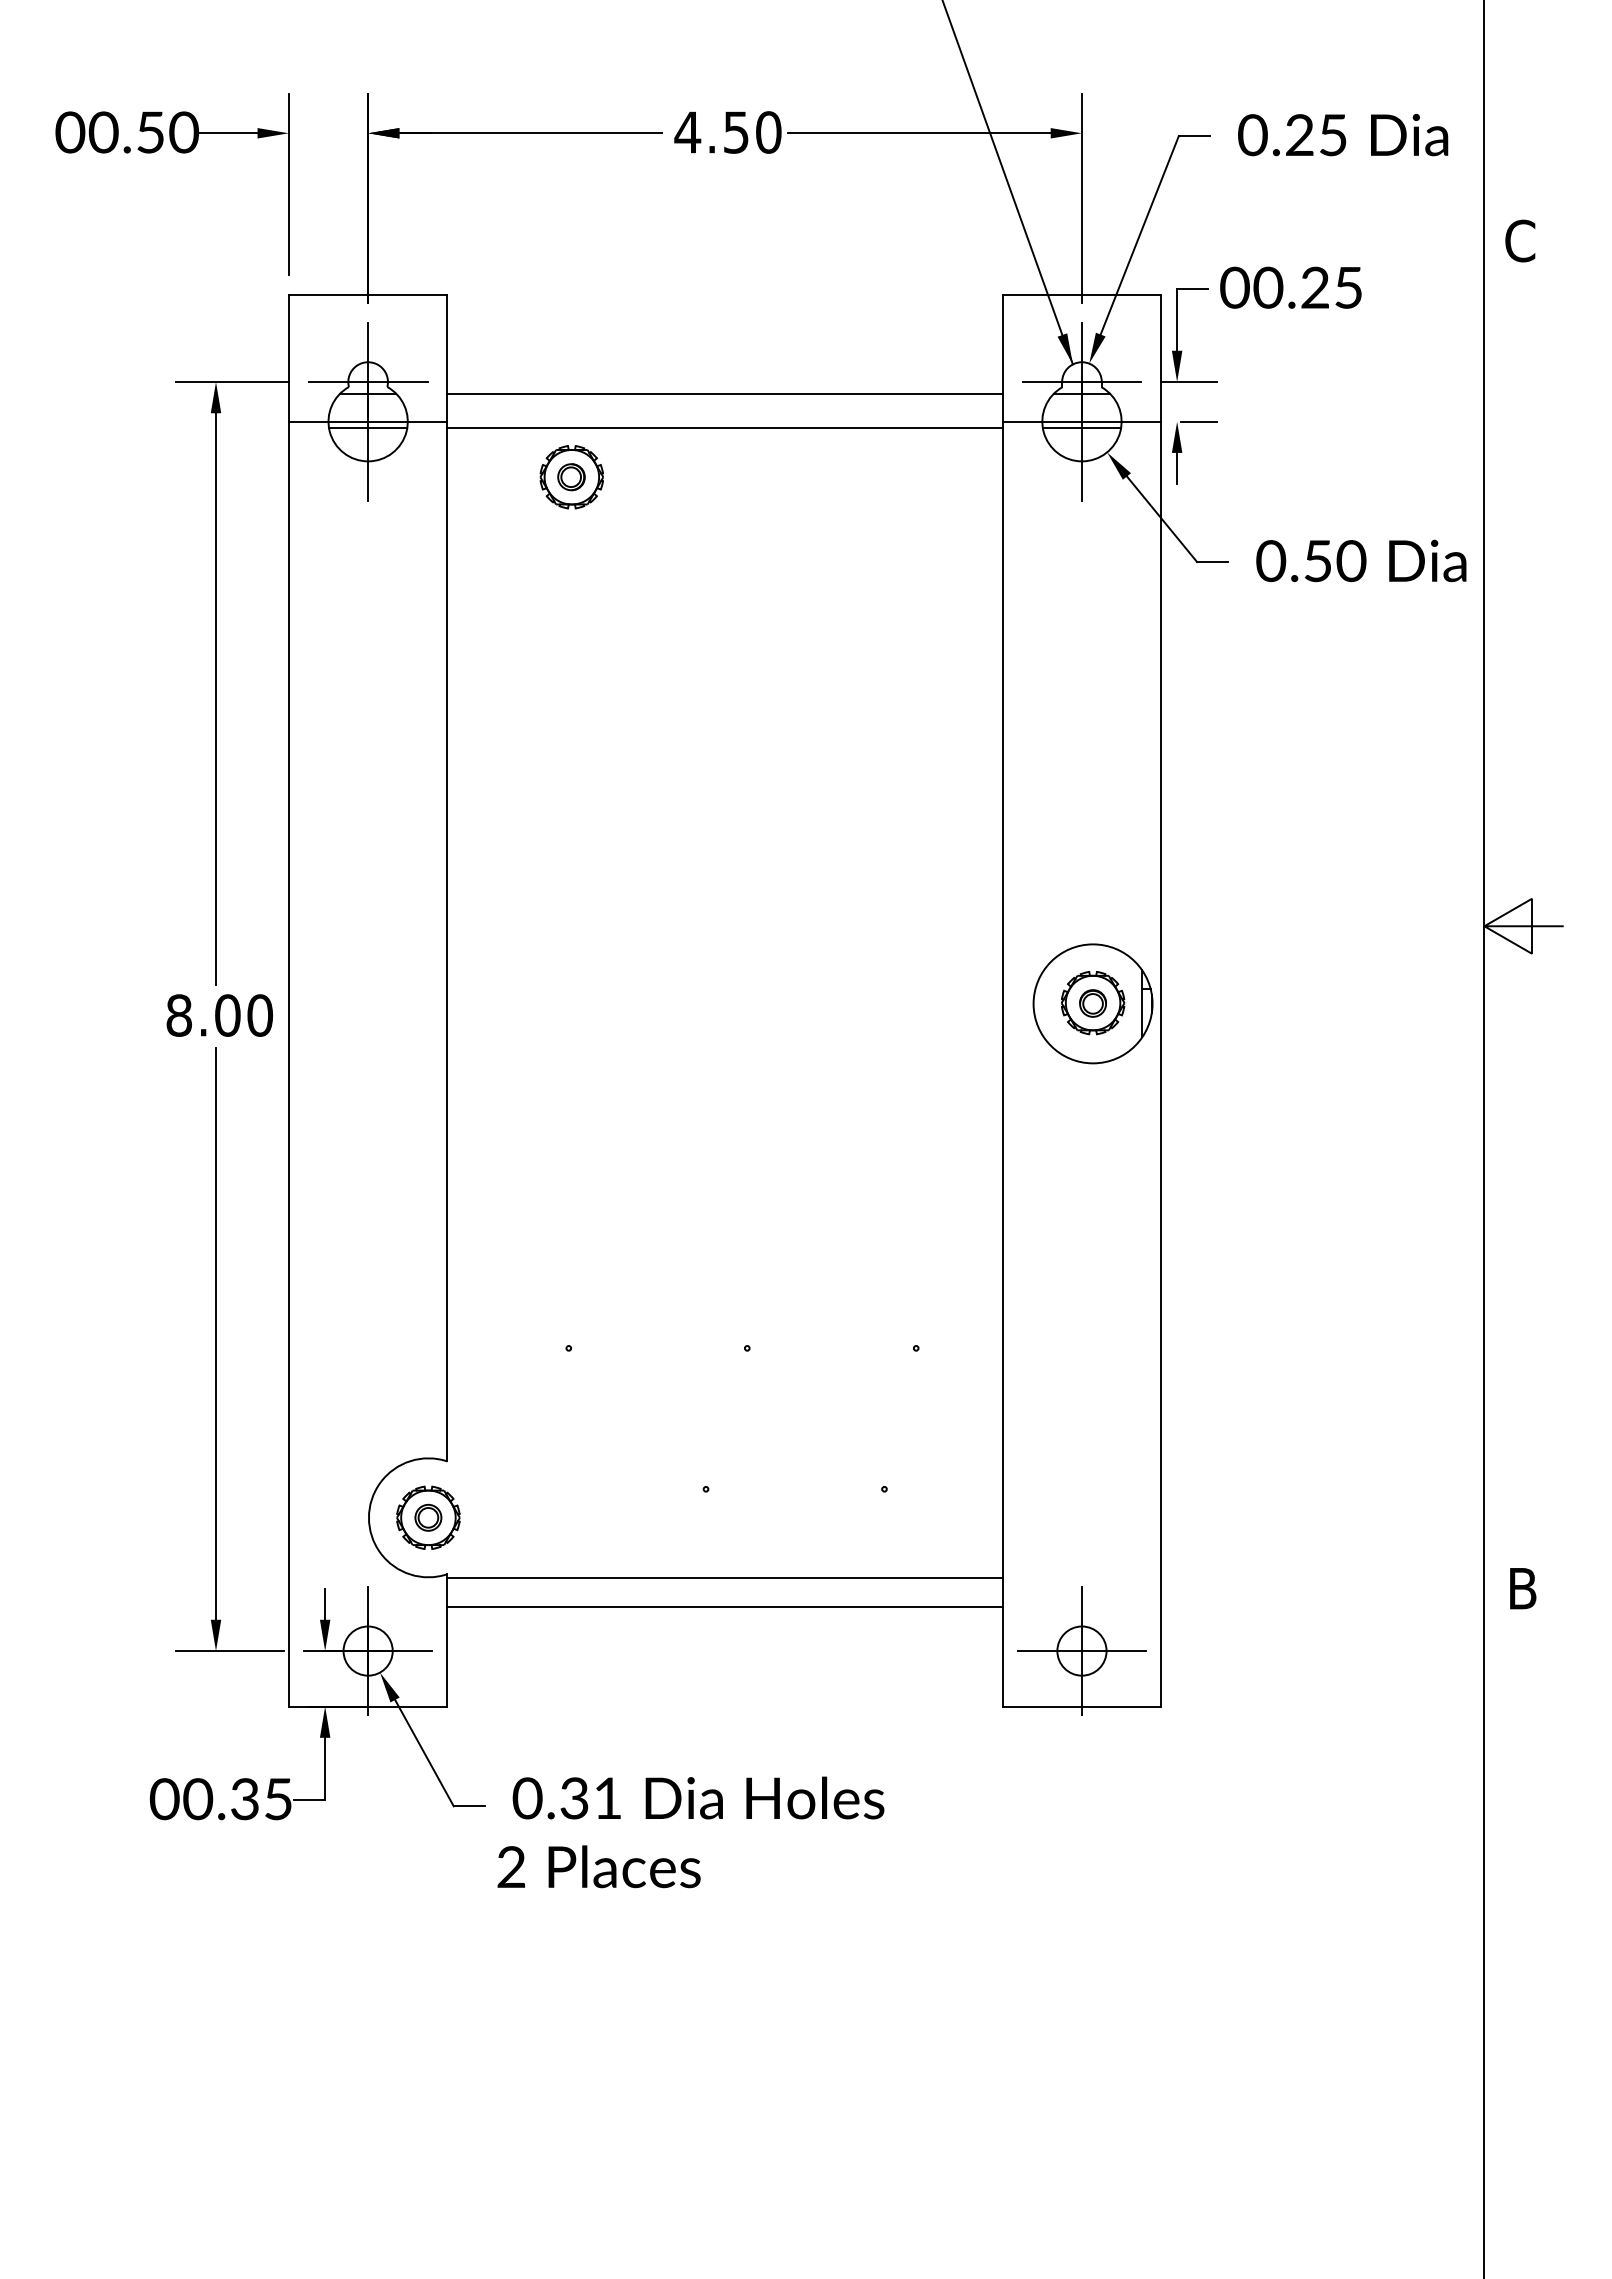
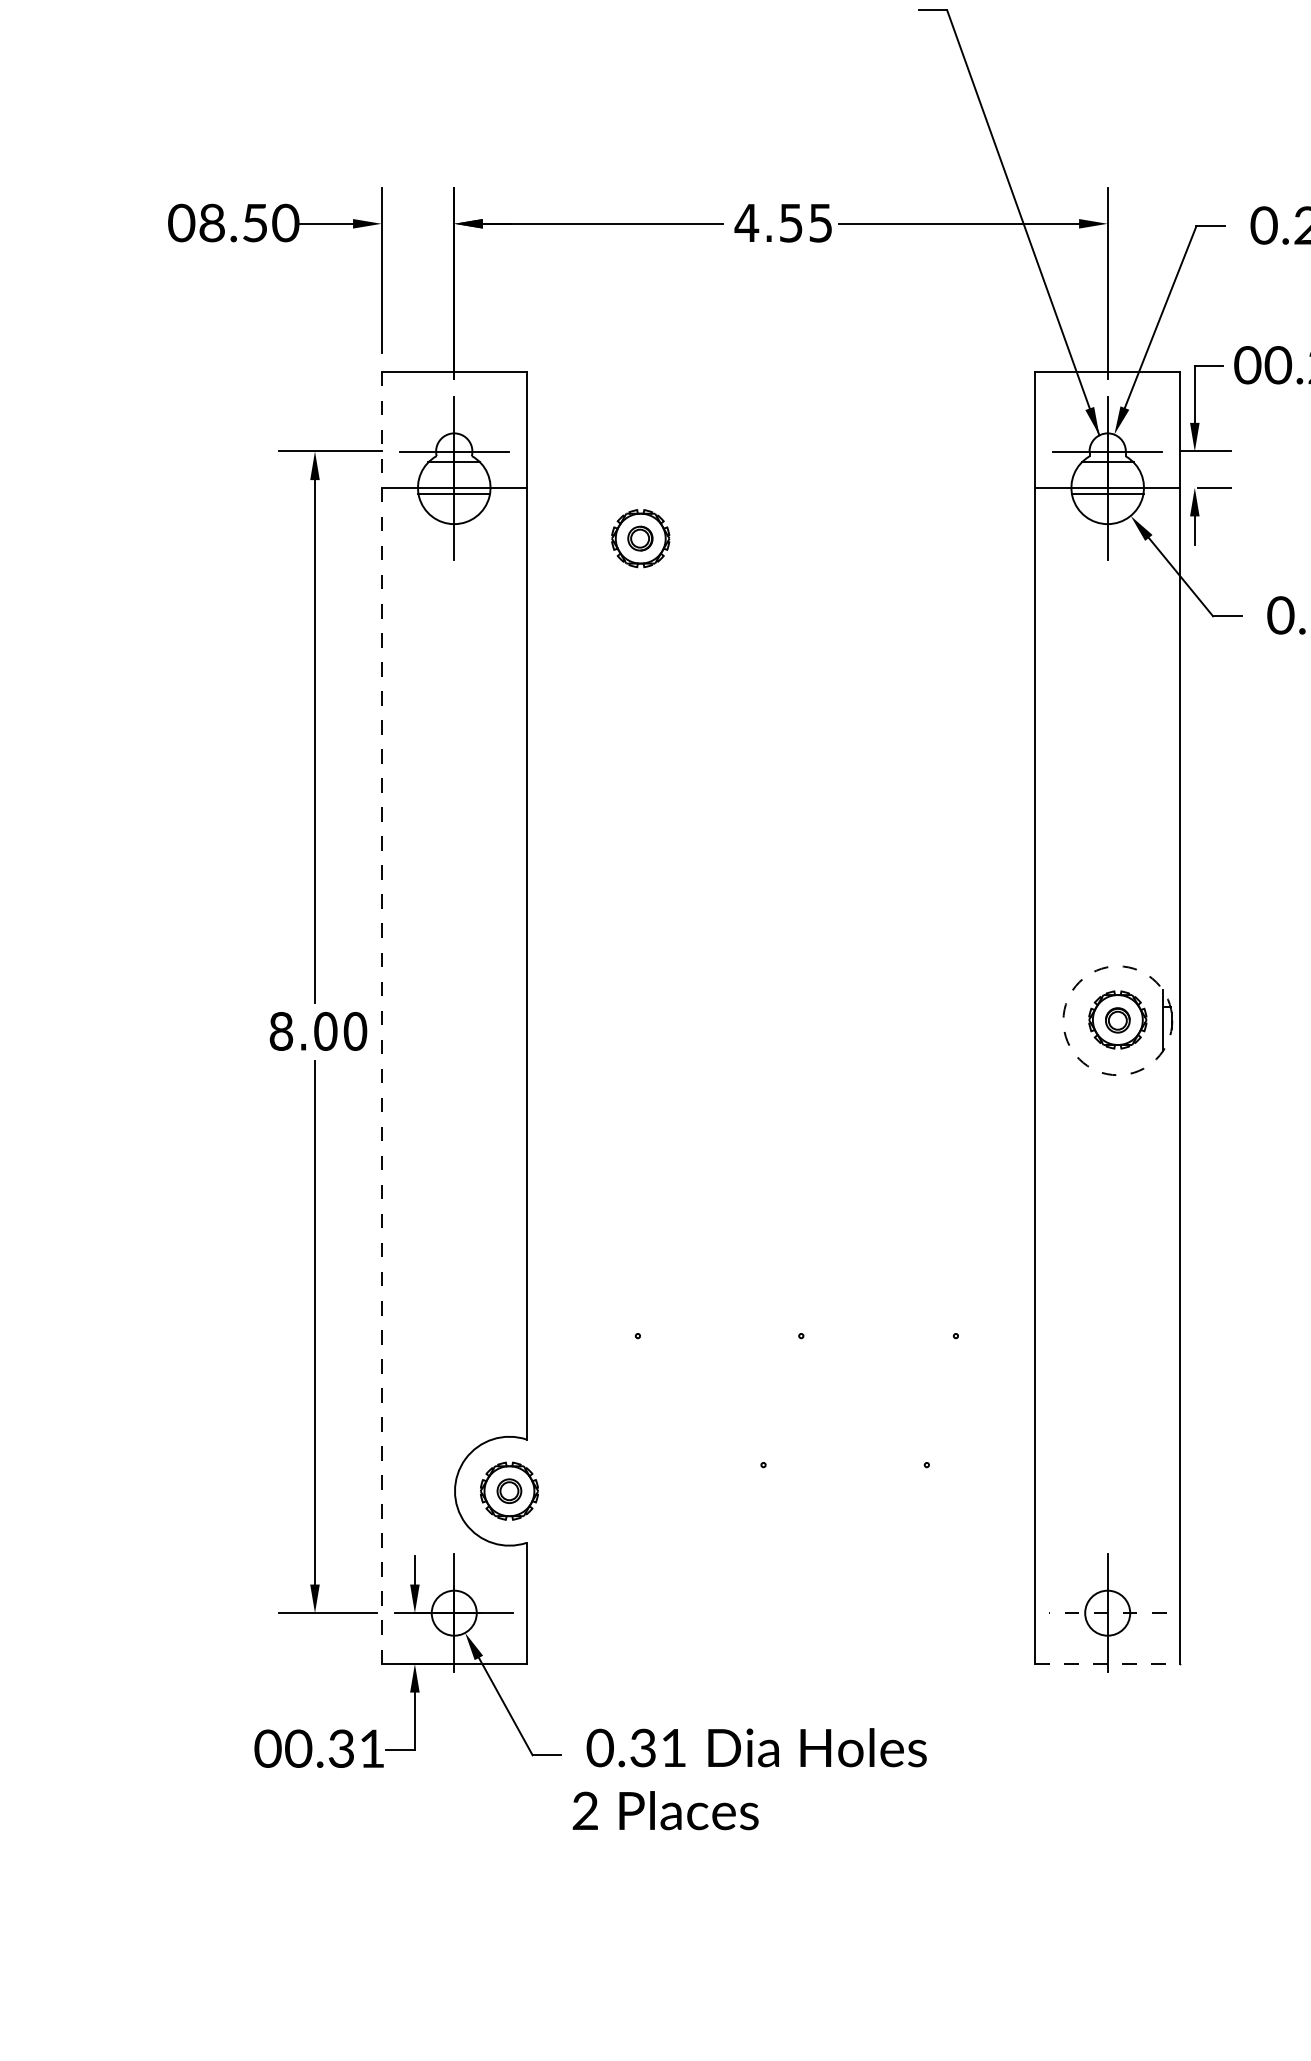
text: (103, 132) -> (212, 223), 00.50 -> 08.50
text: (768, 132) -> (820, 223), 4.50 -> 4.55
line: (724, 393) -> (780, 462), removed
line: (724, 428) -> (780, 494), removed
line: (288, 1000) -> (381, 1017), solid -> dashed
circle: (1092, 1003) -> (1117, 1020), solid -> dashed
line: (724, 1578) -> (780, 1546), removed
line: (724, 1606) -> (780, 1572), removed
line: (1081, 1651) -> (1107, 1613), solid -> dashed
line: (1082, 1706) -> (1108, 1663), solid -> dashed
text: (278, 1799) -> (372, 1749), 00.35 -> 00.31

